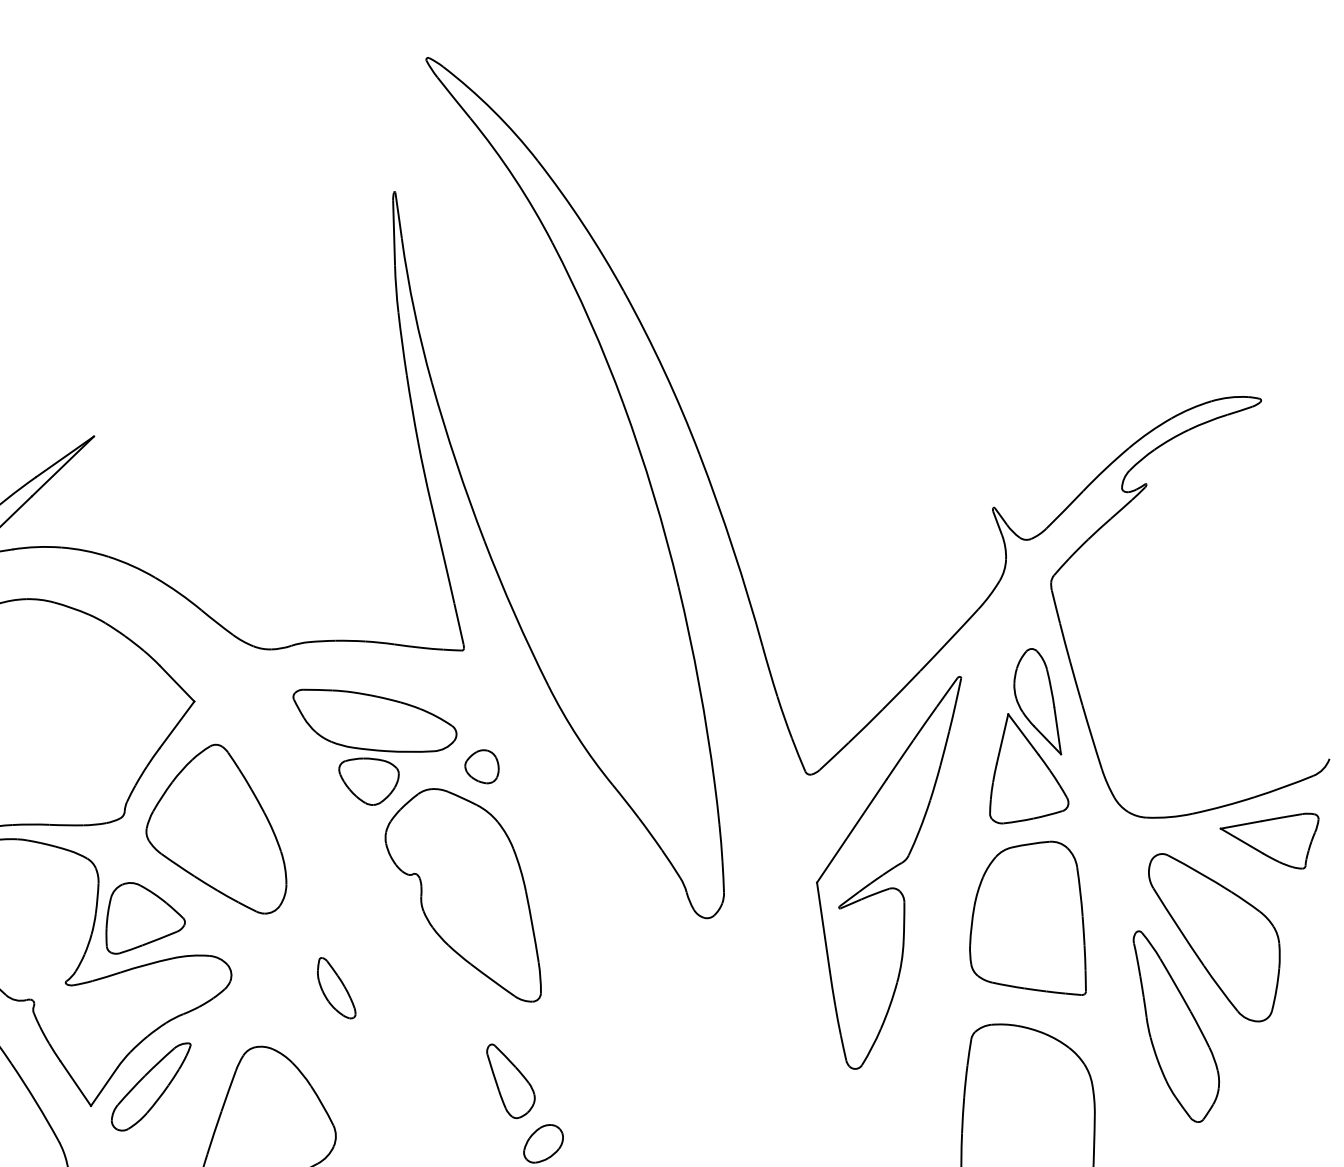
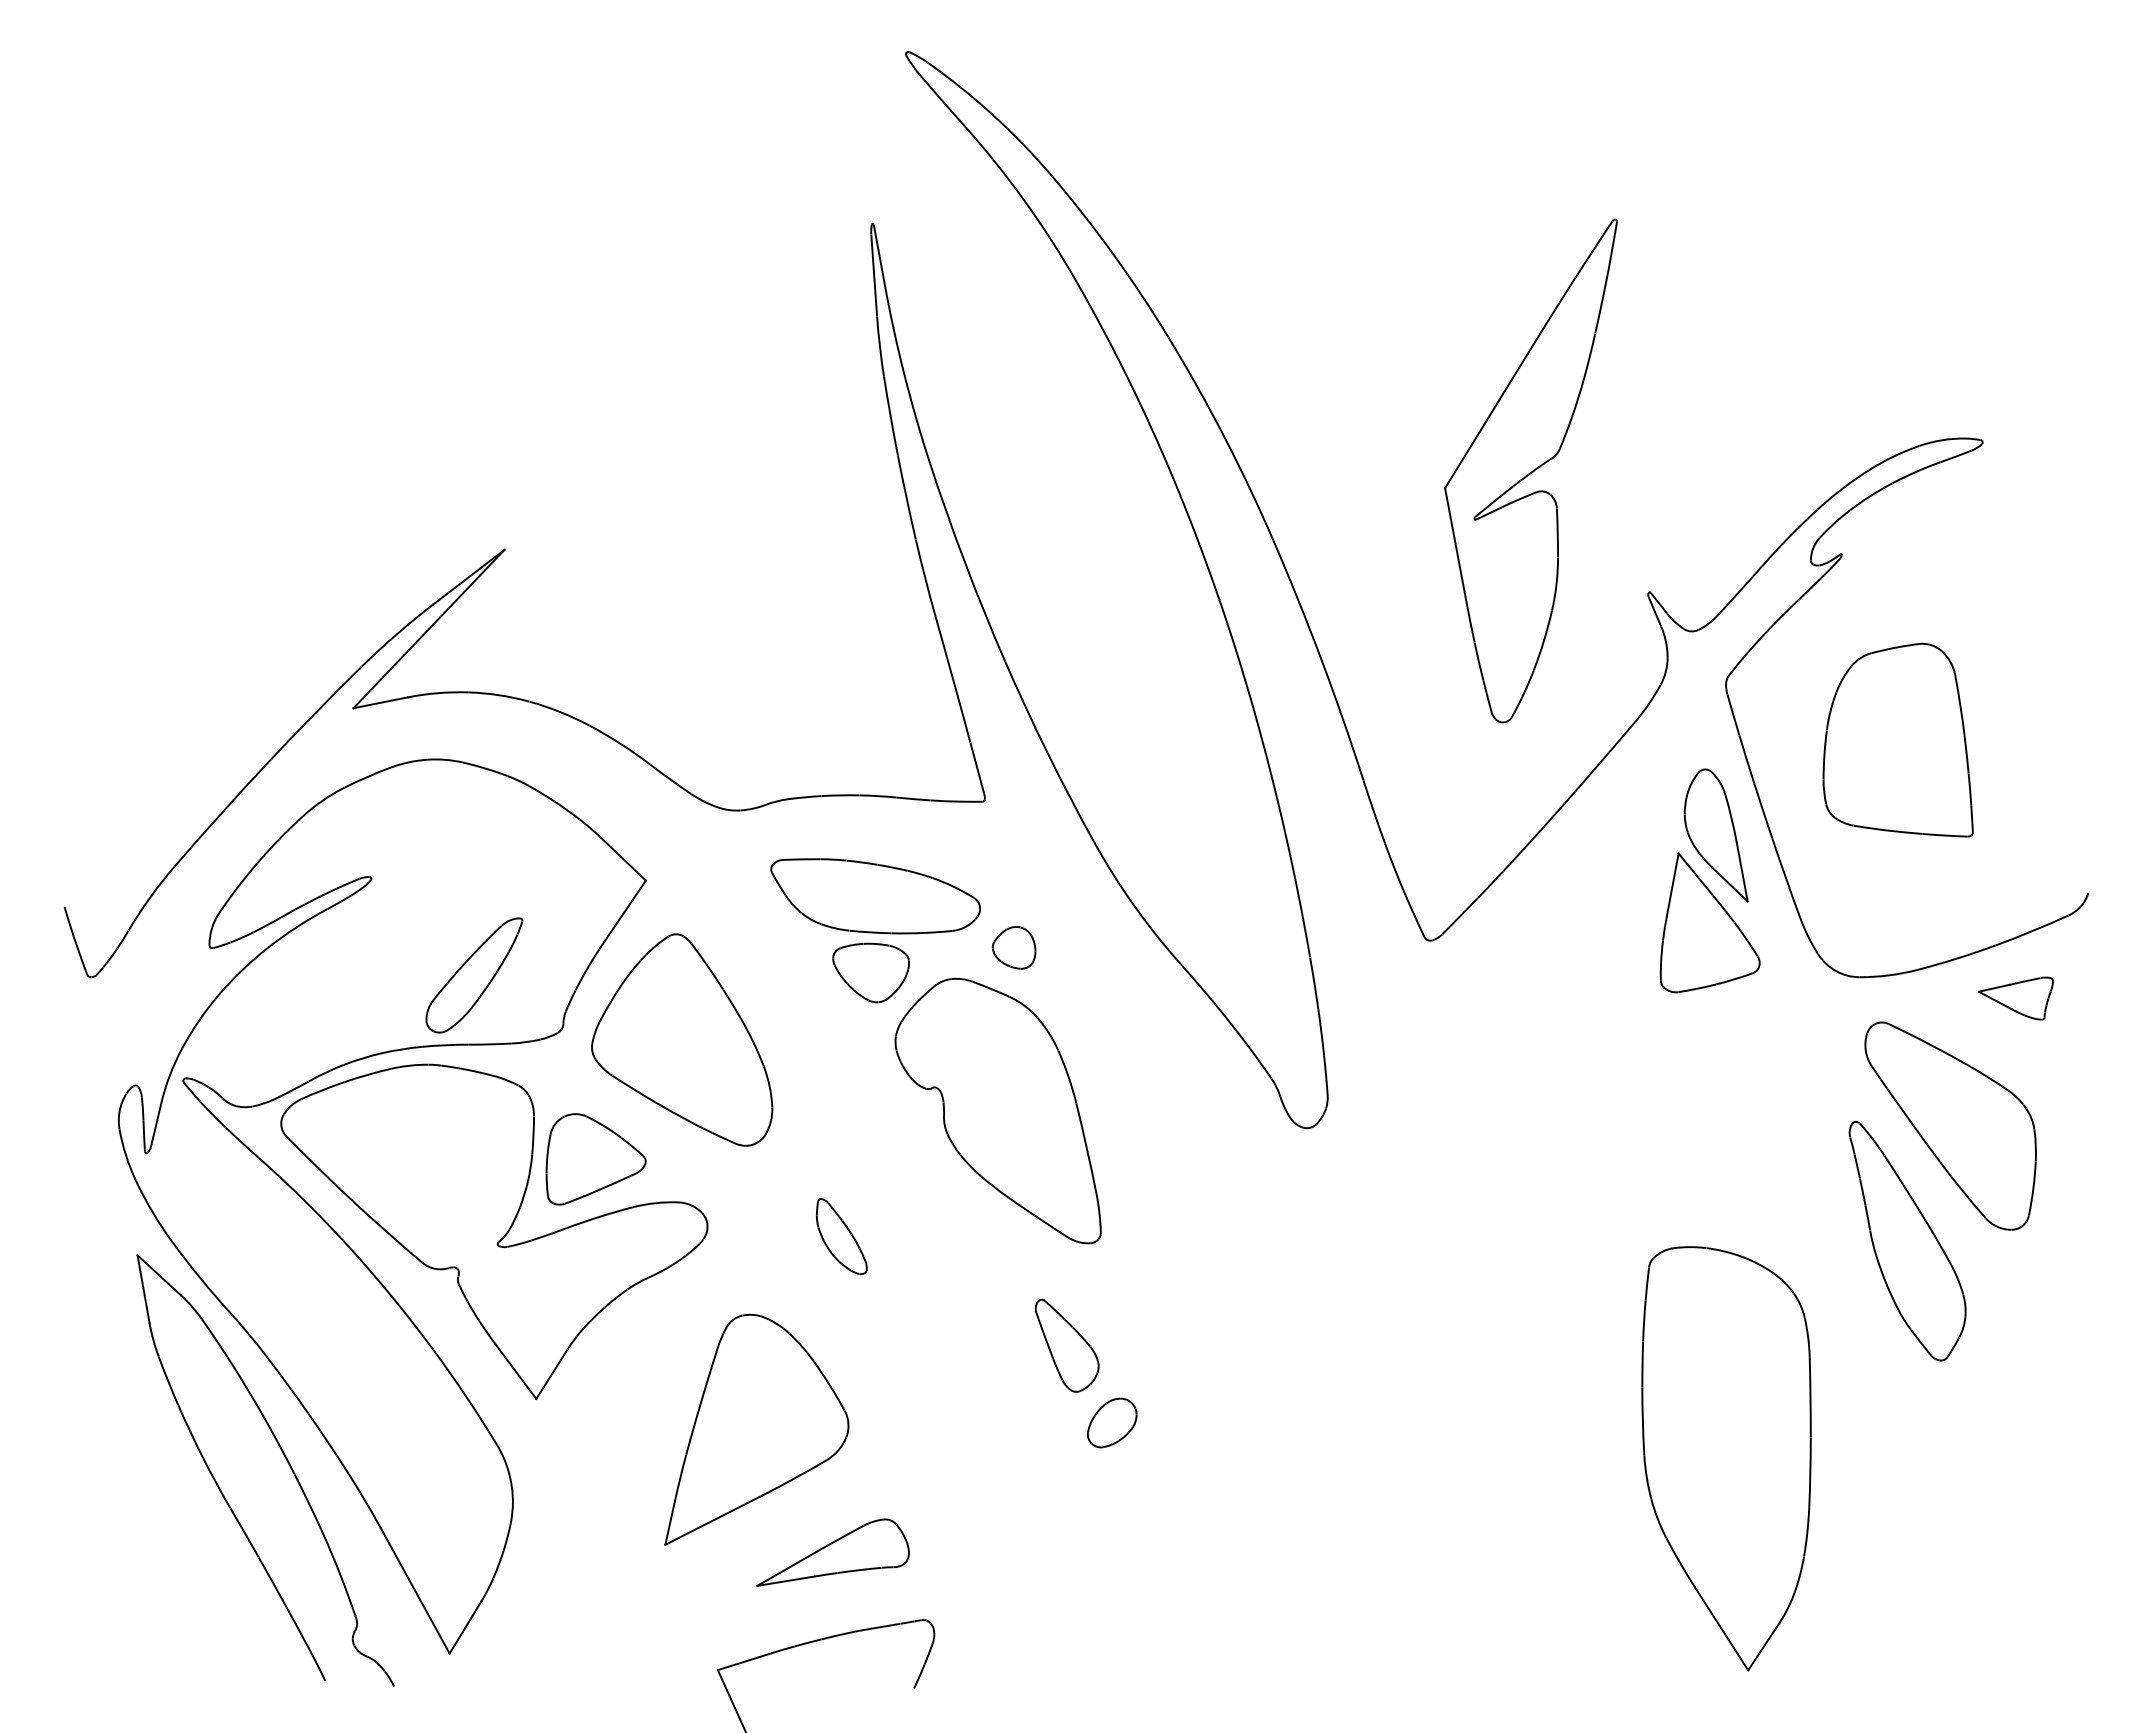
part: (1268, 839) -> (2015, 998), size x0.6
part: (884, 871) -> (1530, 470), moved
part: (1029, 916) -> (1897, 739), moved
part: (151, 1086) -> (474, 975), moved

